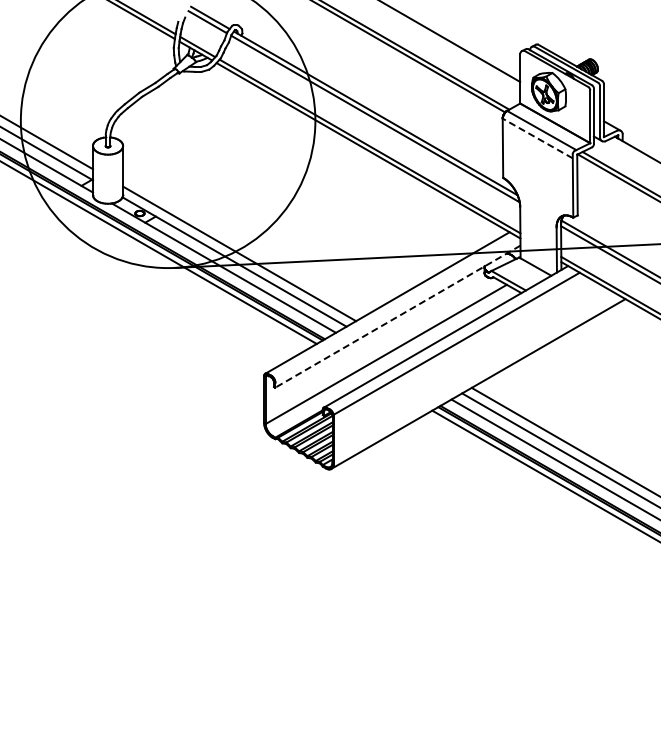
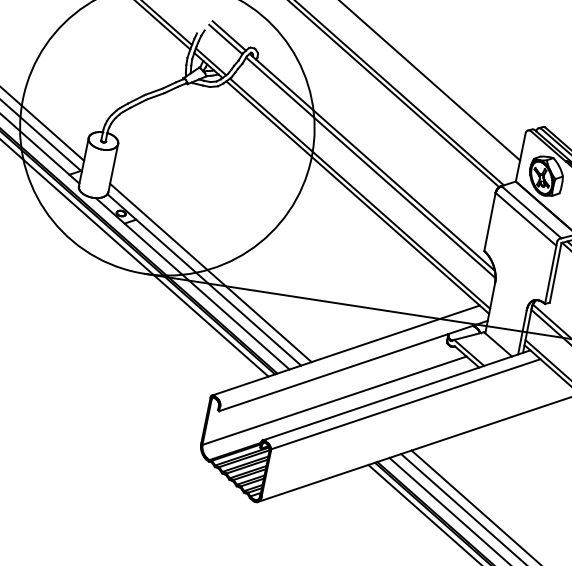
line: (537, 138) -> (525, 219), dashed -> solid
line: (397, 316) -> (353, 365), dashed -> solid

